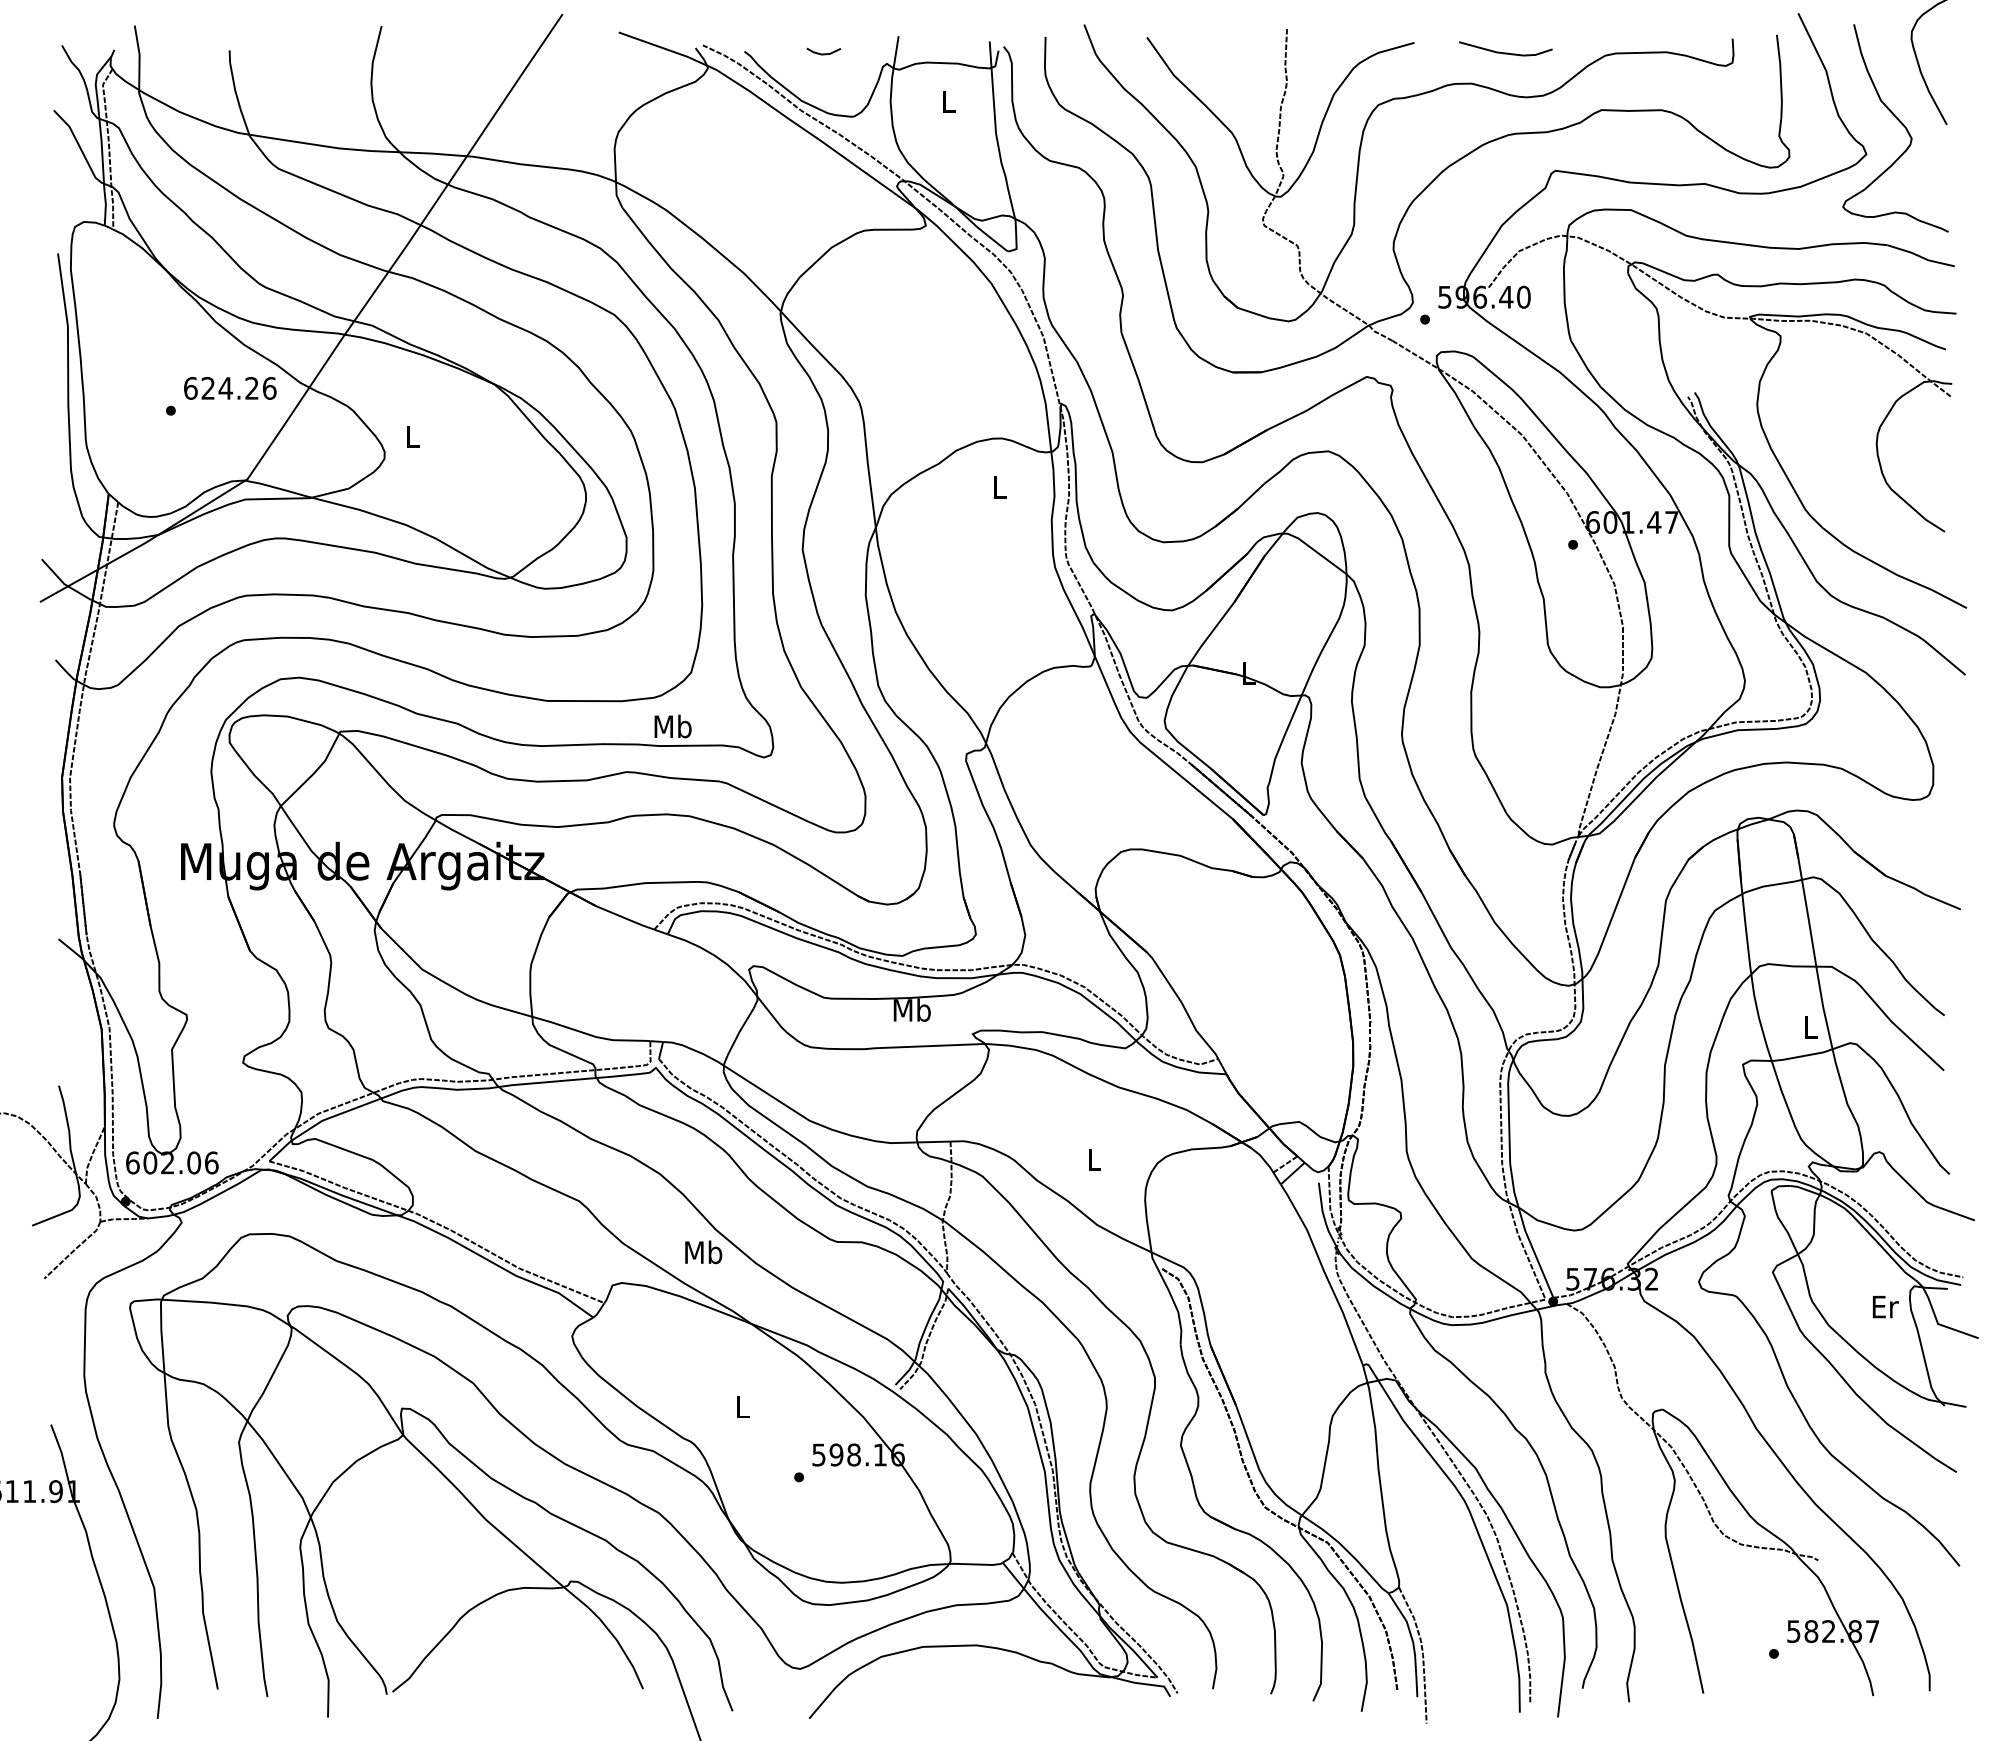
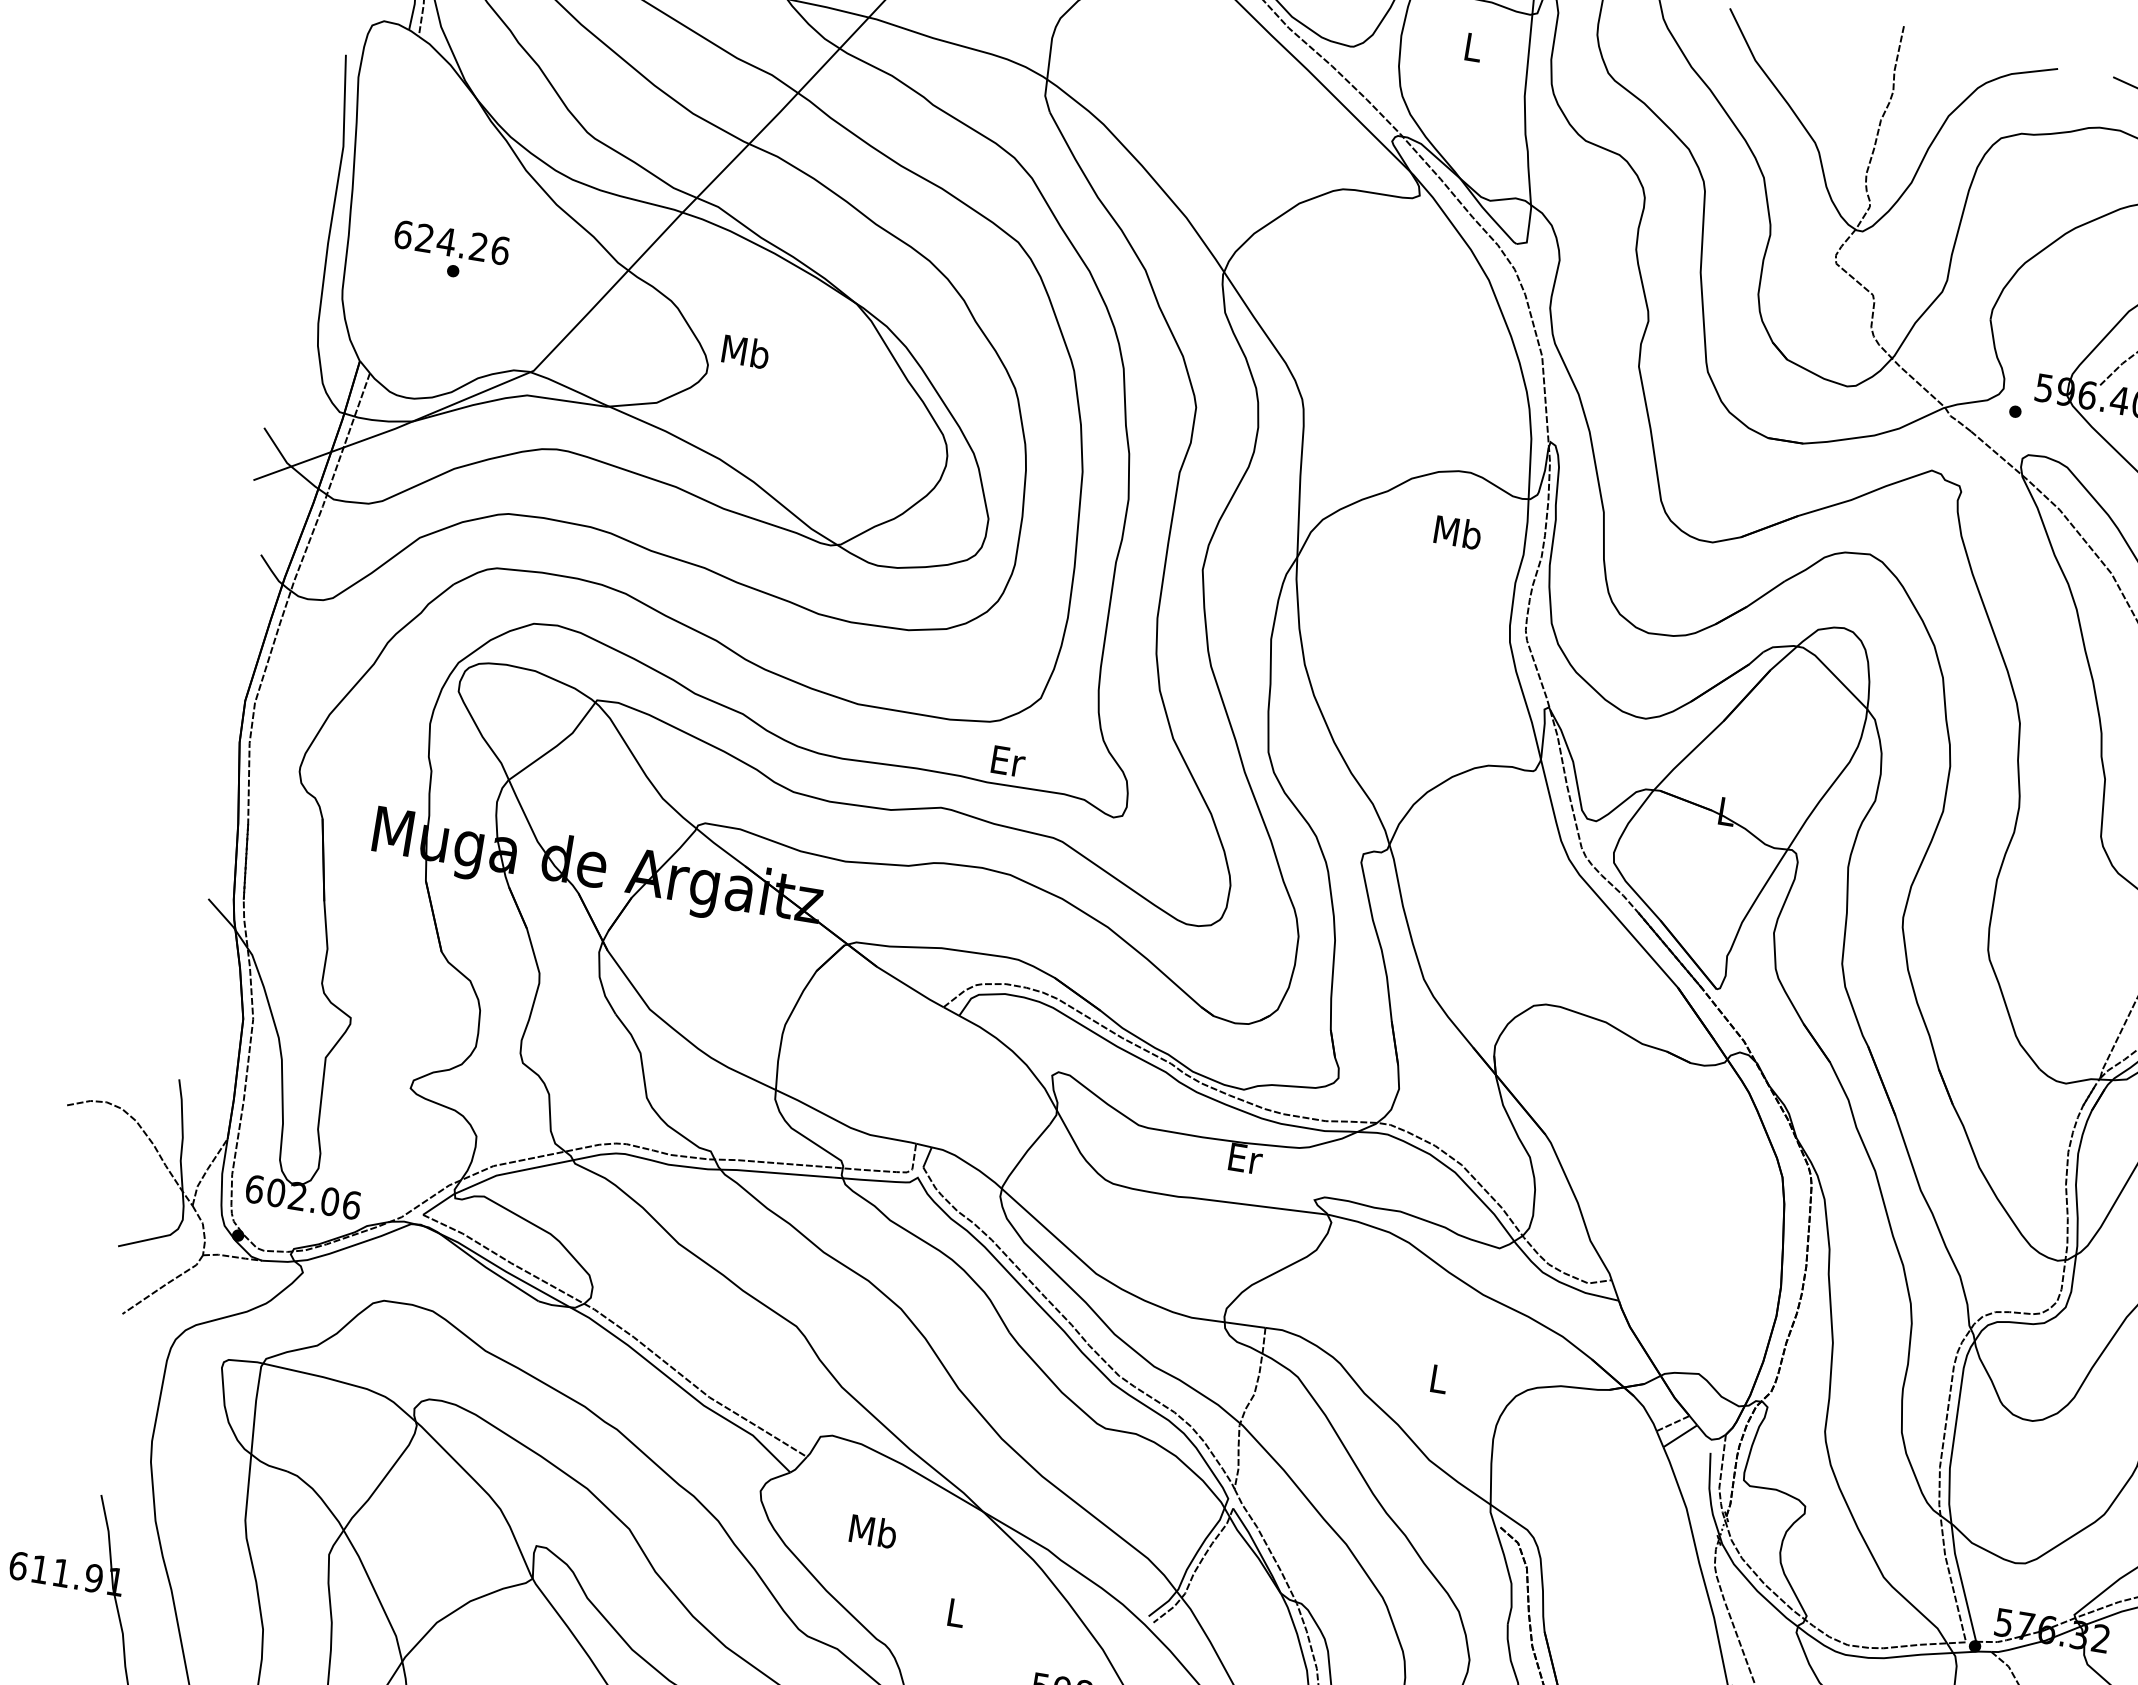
text: (230, 388) -> (452, 242), moved
text: (412, 436) -> (745, 351), L -> Mb
text: (999, 486) -> (1457, 531), L -> Mb
text: (672, 726) -> (1006, 760), Mb -> Er
text: (911, 1009) -> (1244, 1157), Mb -> Er
text: (703, 1252) -> (873, 1531), moved

